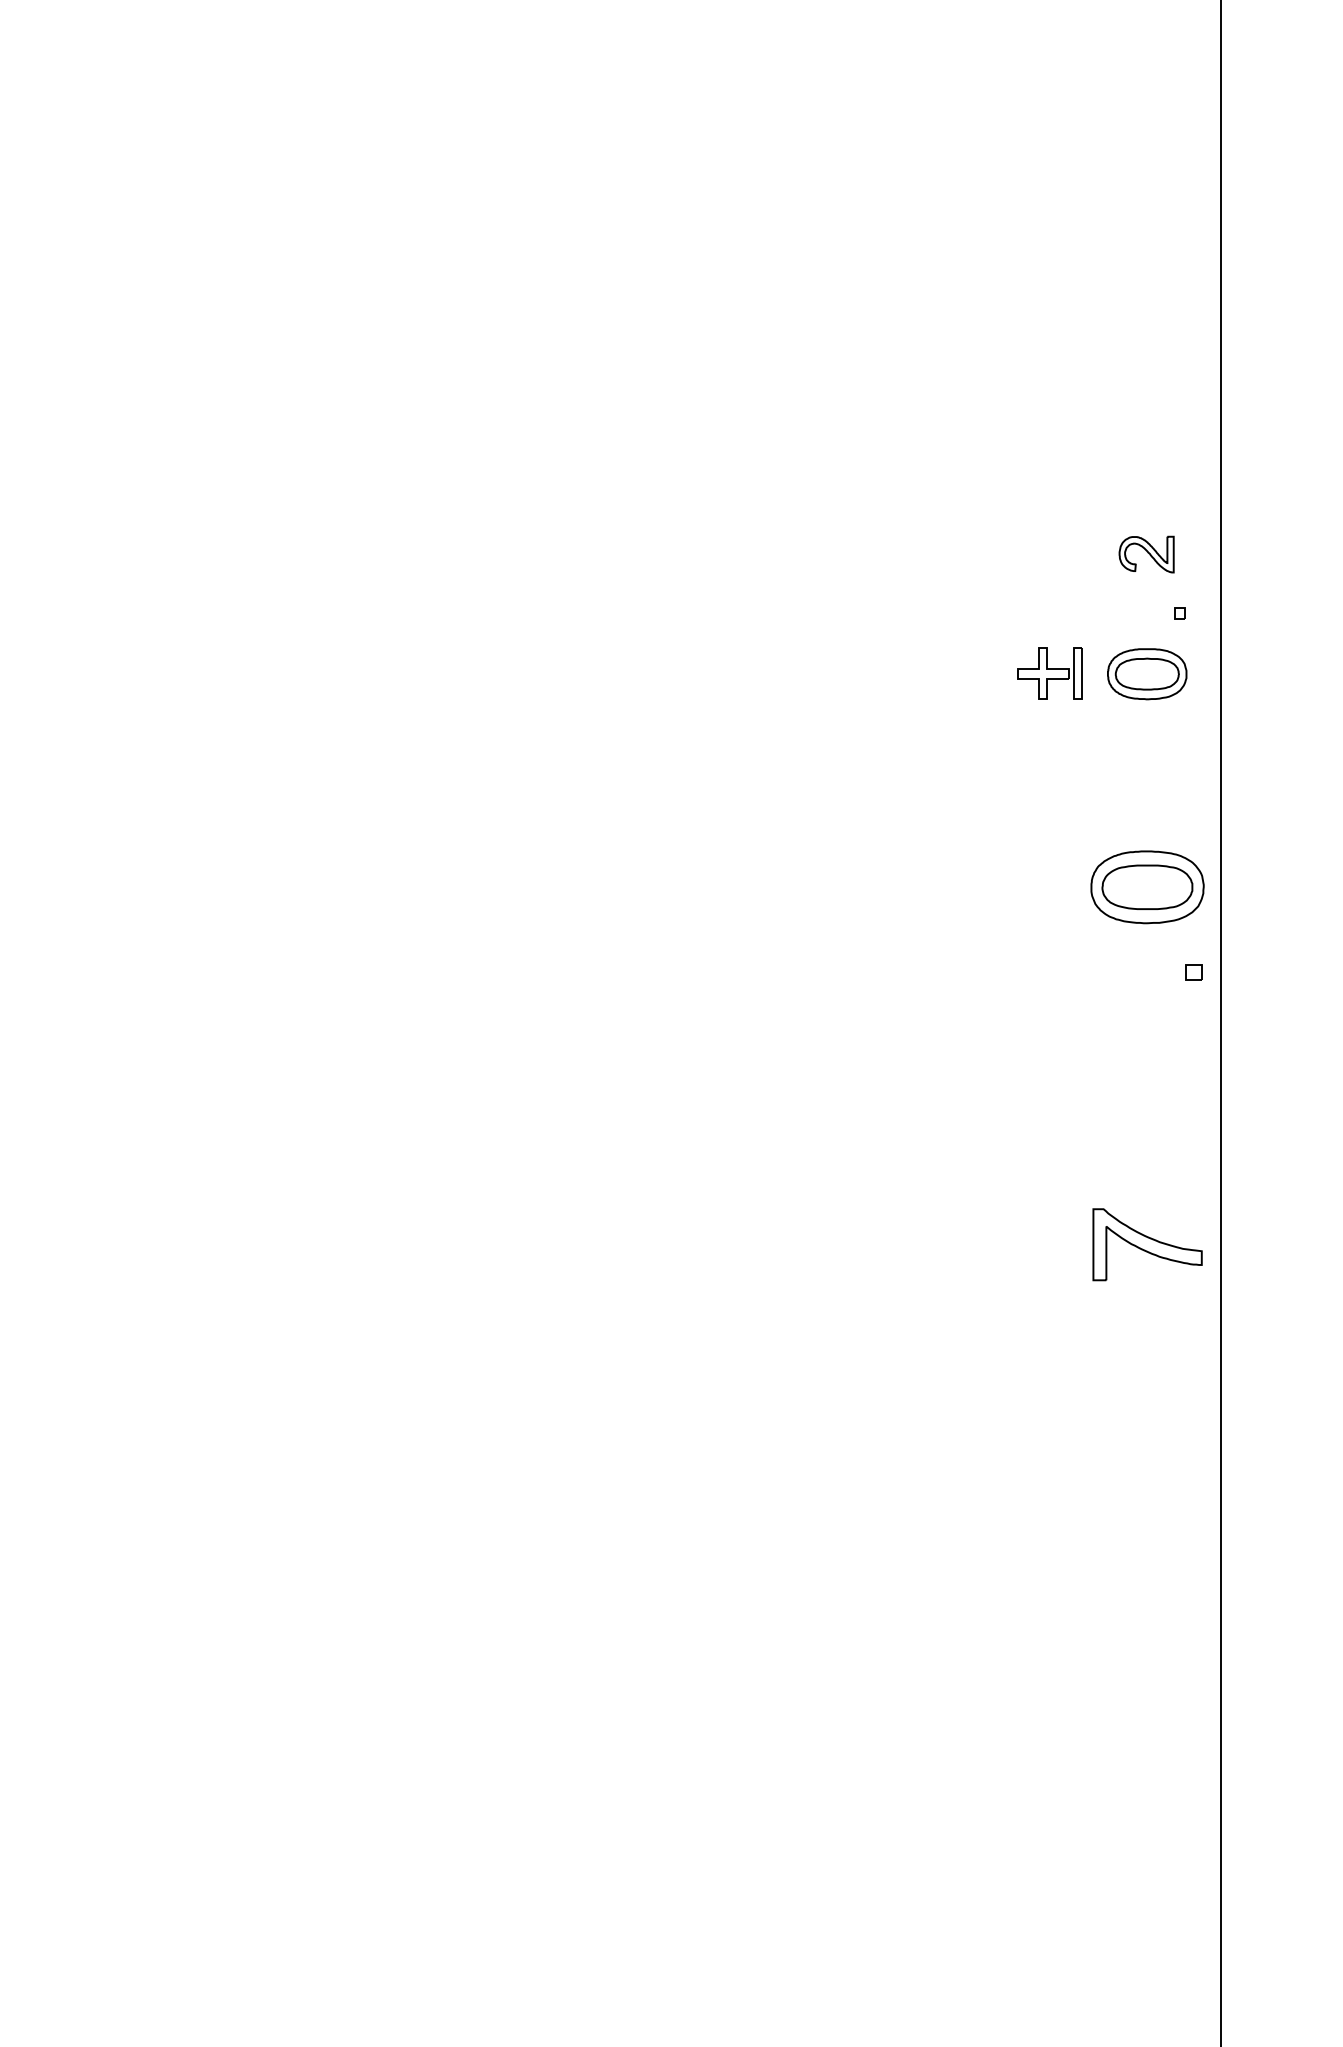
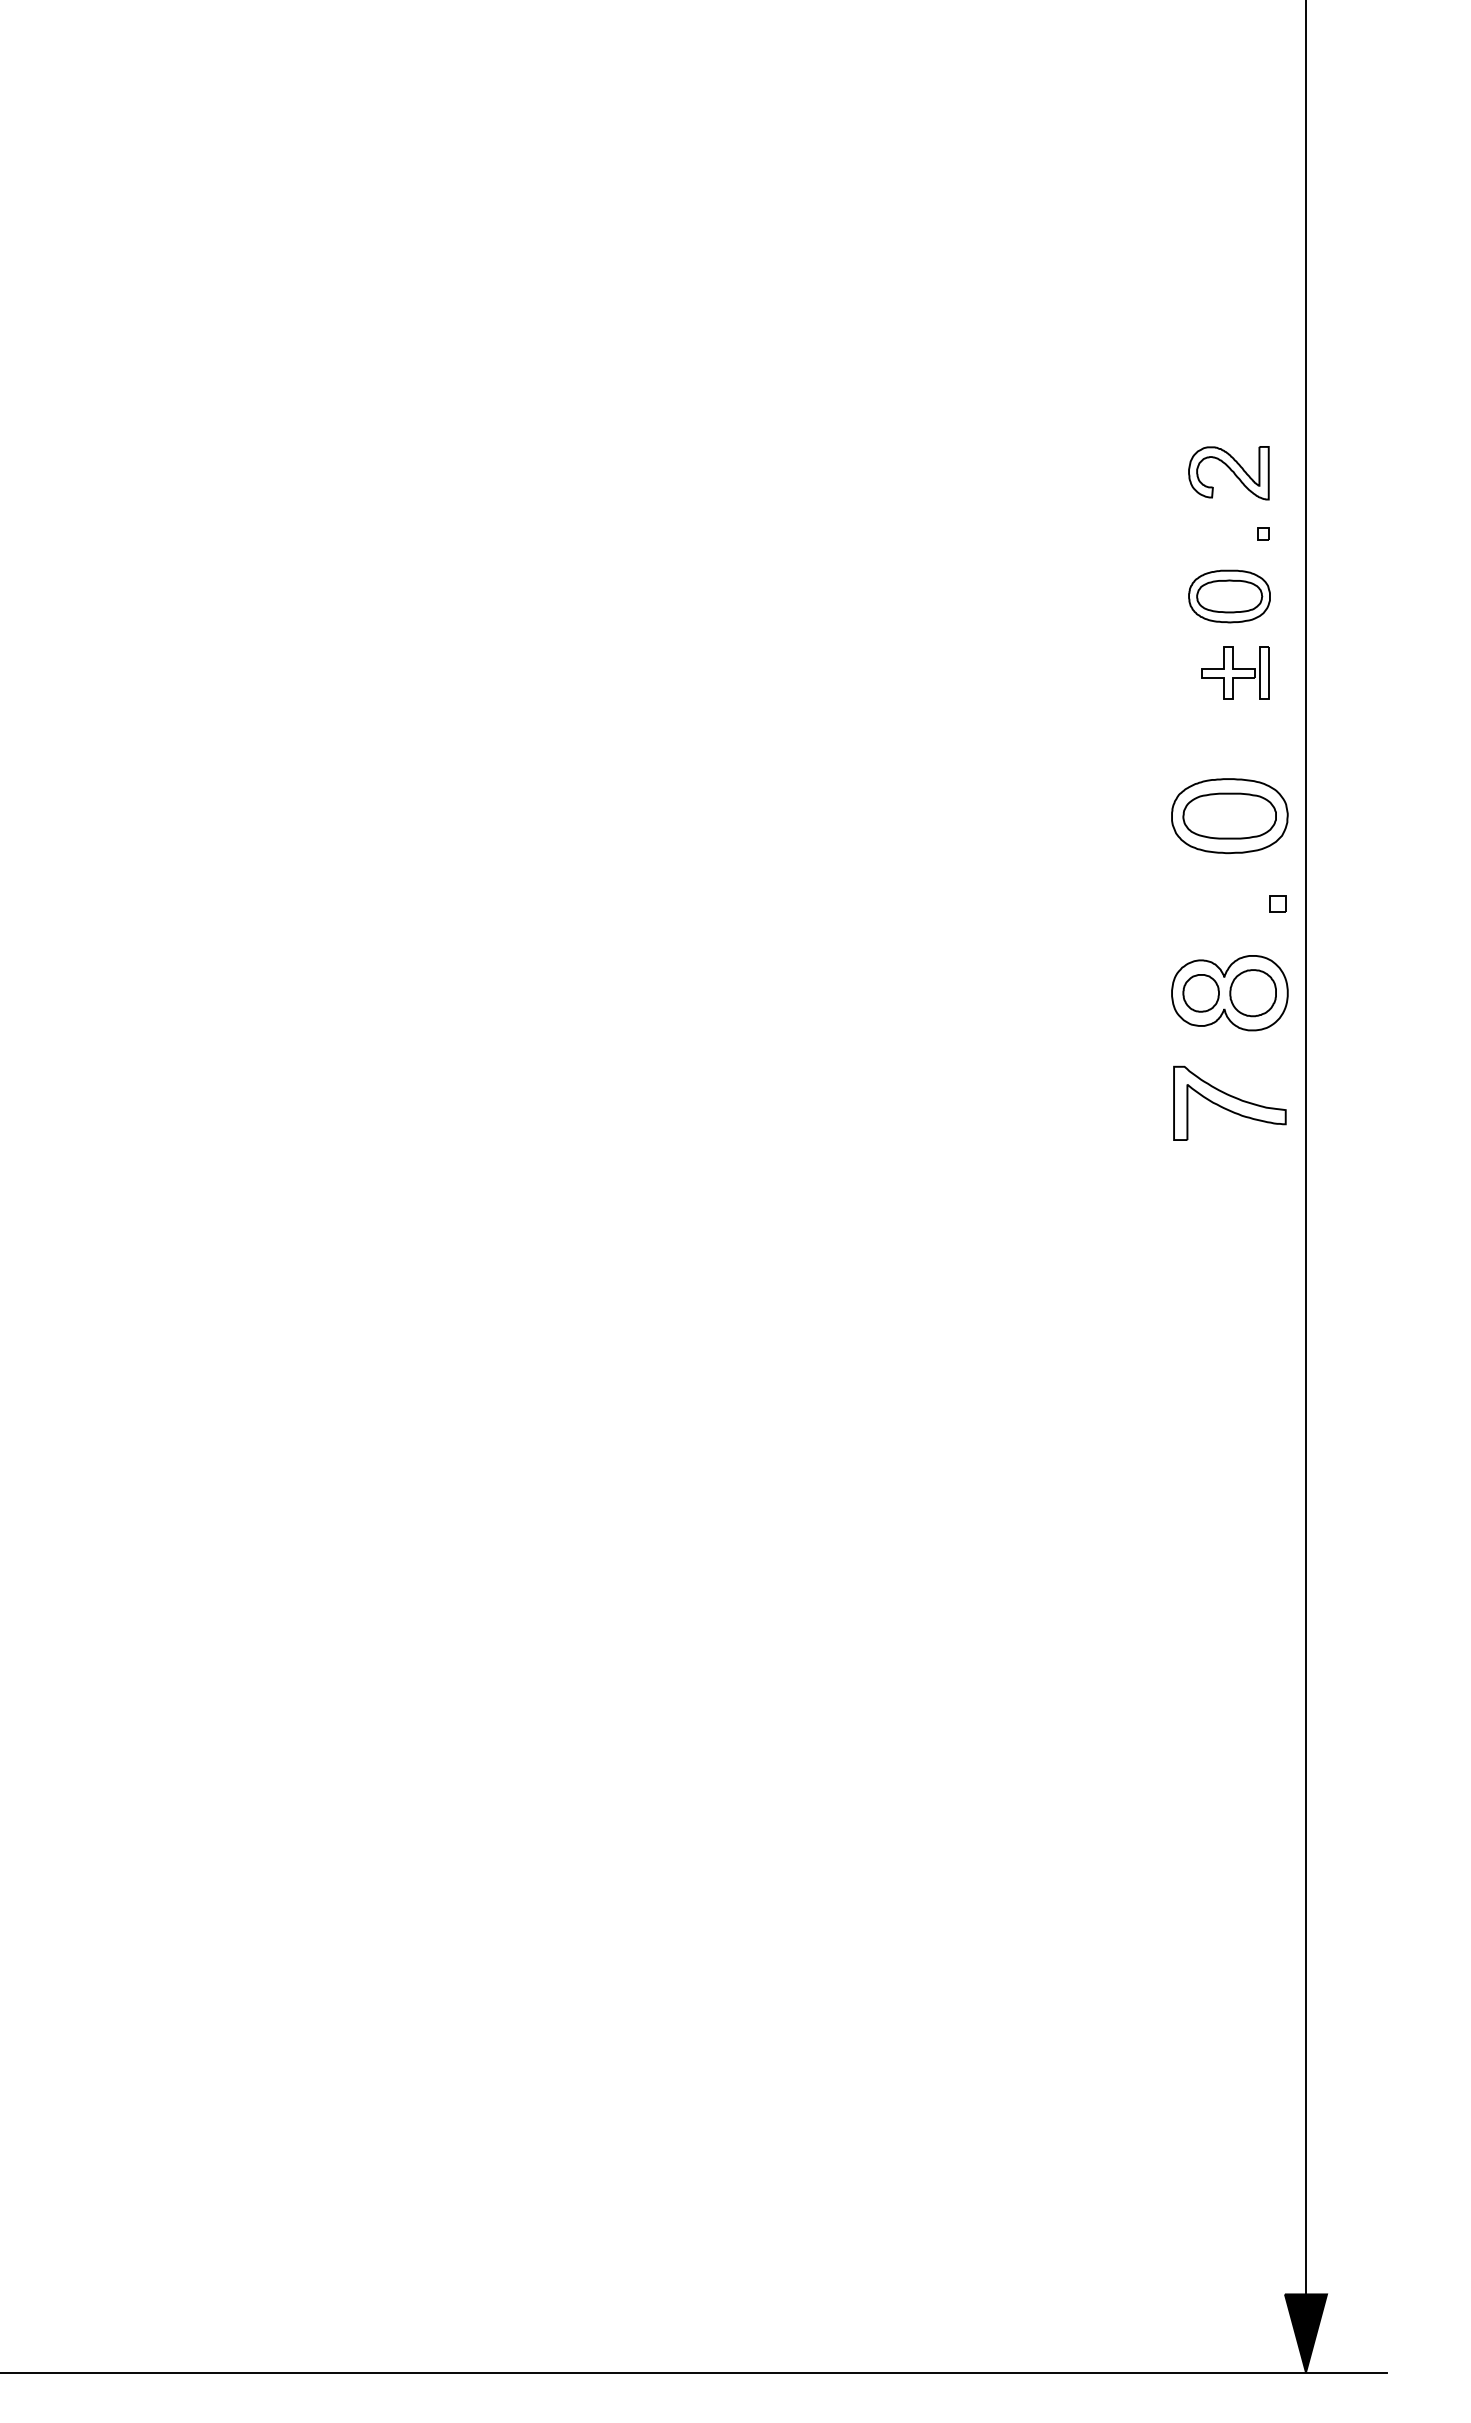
part: (1146, 554) -> (1228, 473), size x1.43
part: (1050, 673) -> (1235, 672), moved
part: (1147, 1059) -> (1229, 993), added
part: (1147, 1243) -> (1229, 1102), moved

